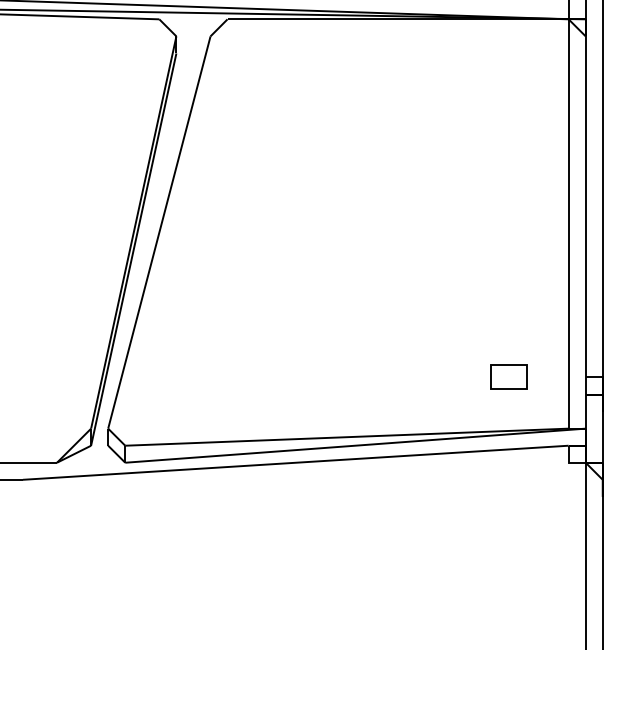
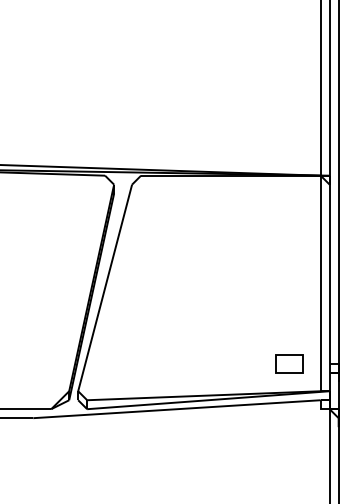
part: (509, 375) -> (289, 363), size x1.43

